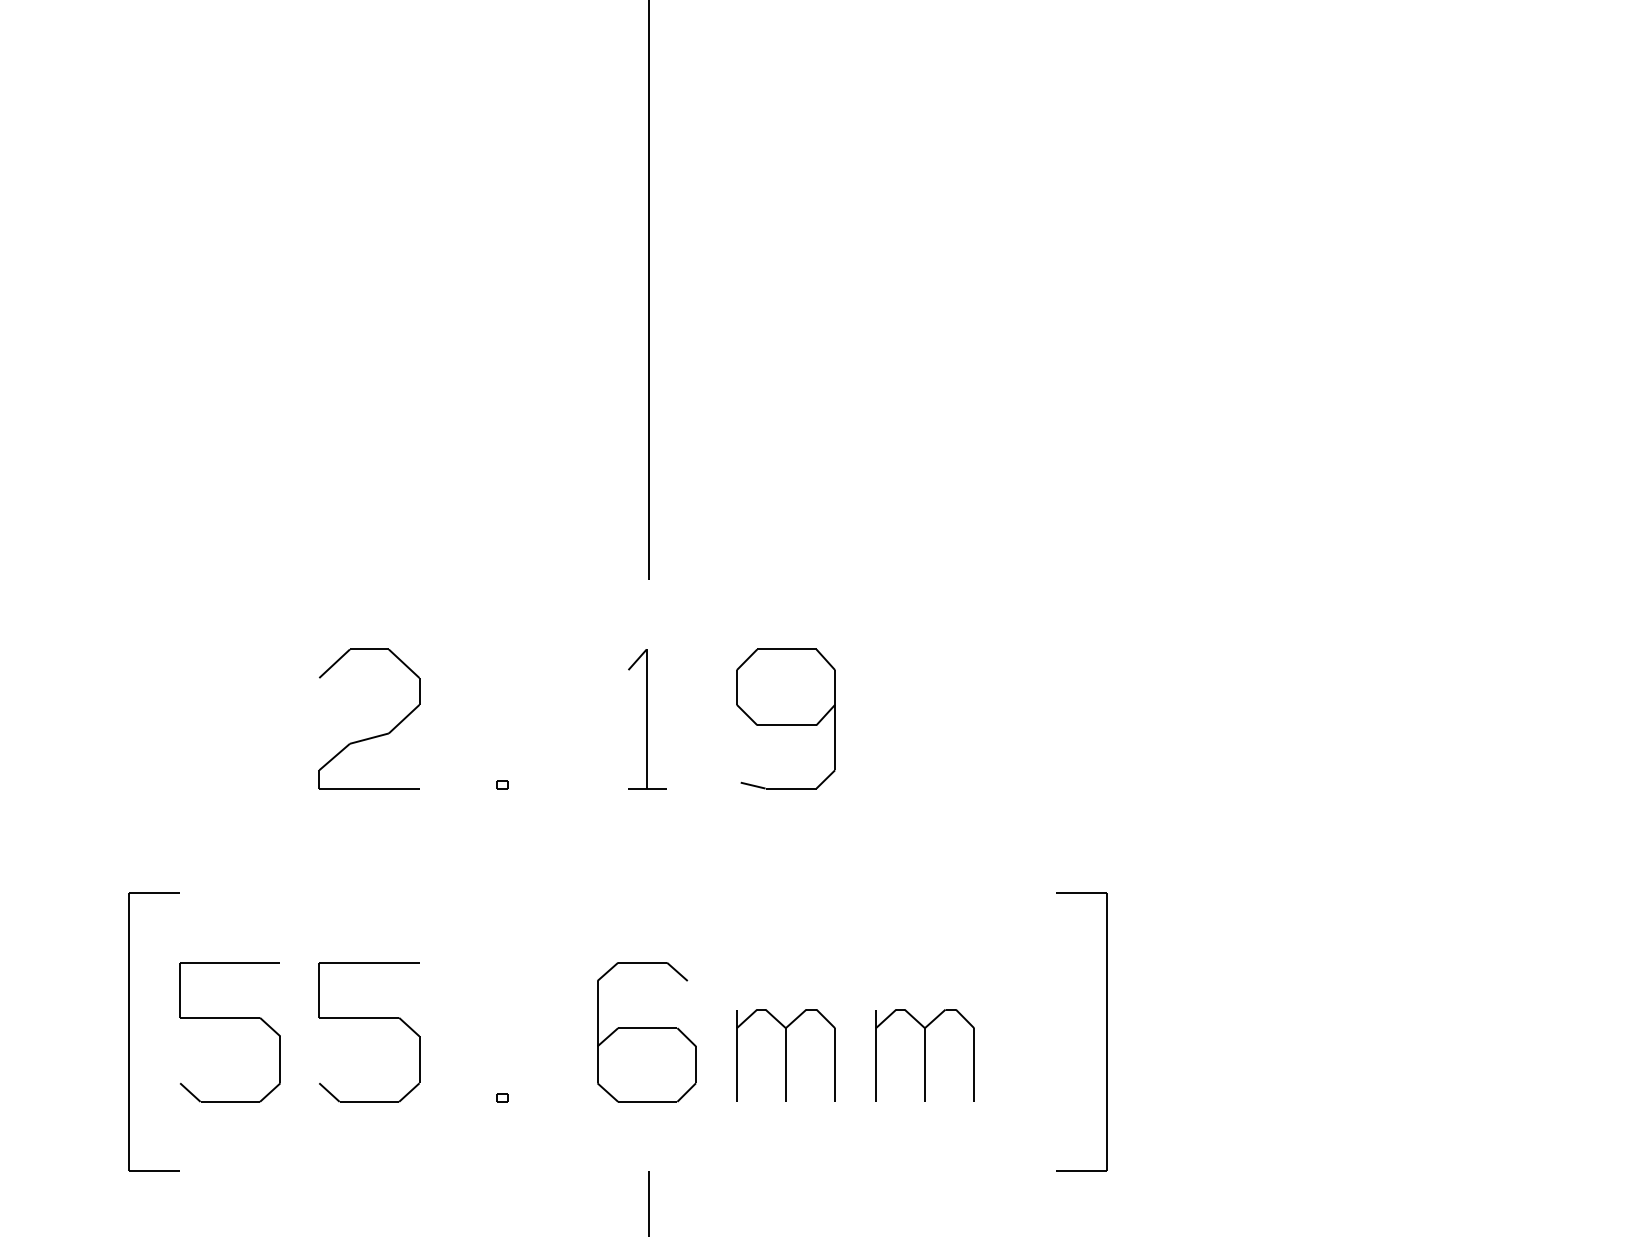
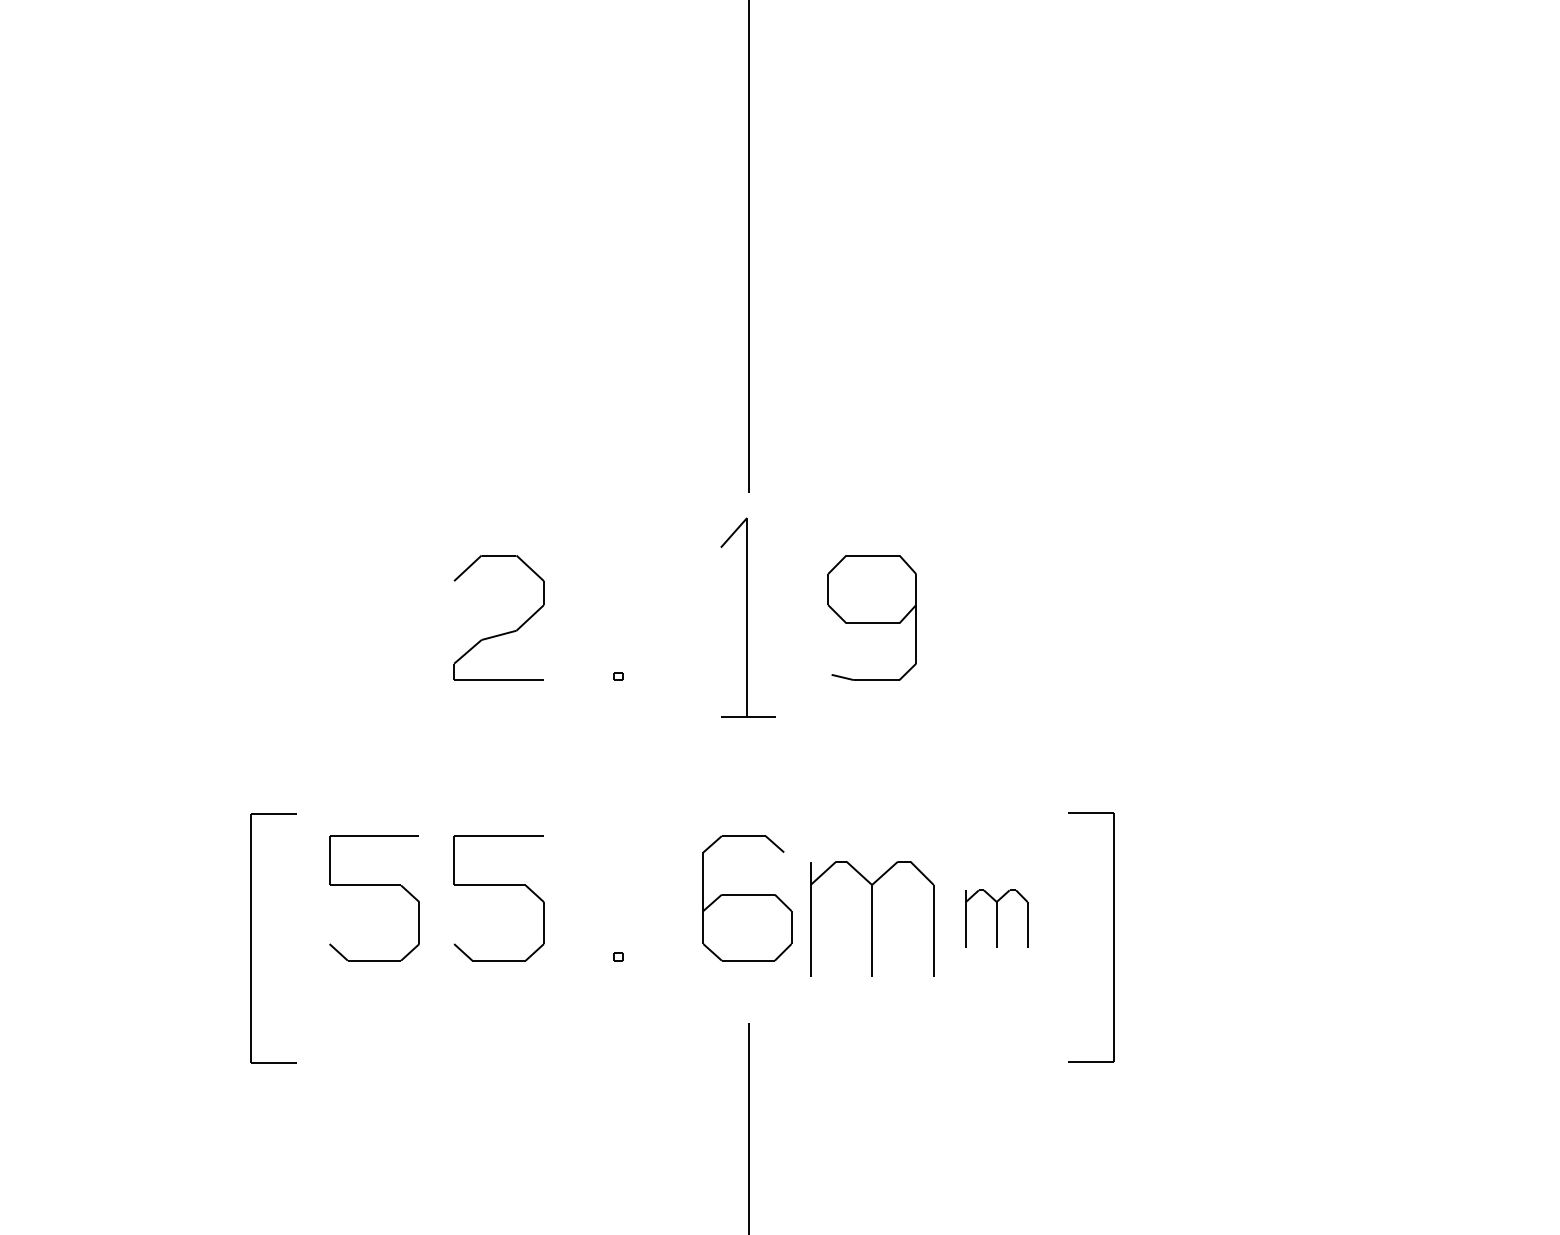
part: (646, 718) -> (747, 617), size x1.6
part: (129, 1032) -> (251, 938), moved
part: (1106, 1032) -> (1113, 937), moved
part: (785, 1054) -> (871, 918), size x1.4
part: (924, 1054) -> (996, 918), size x0.7

